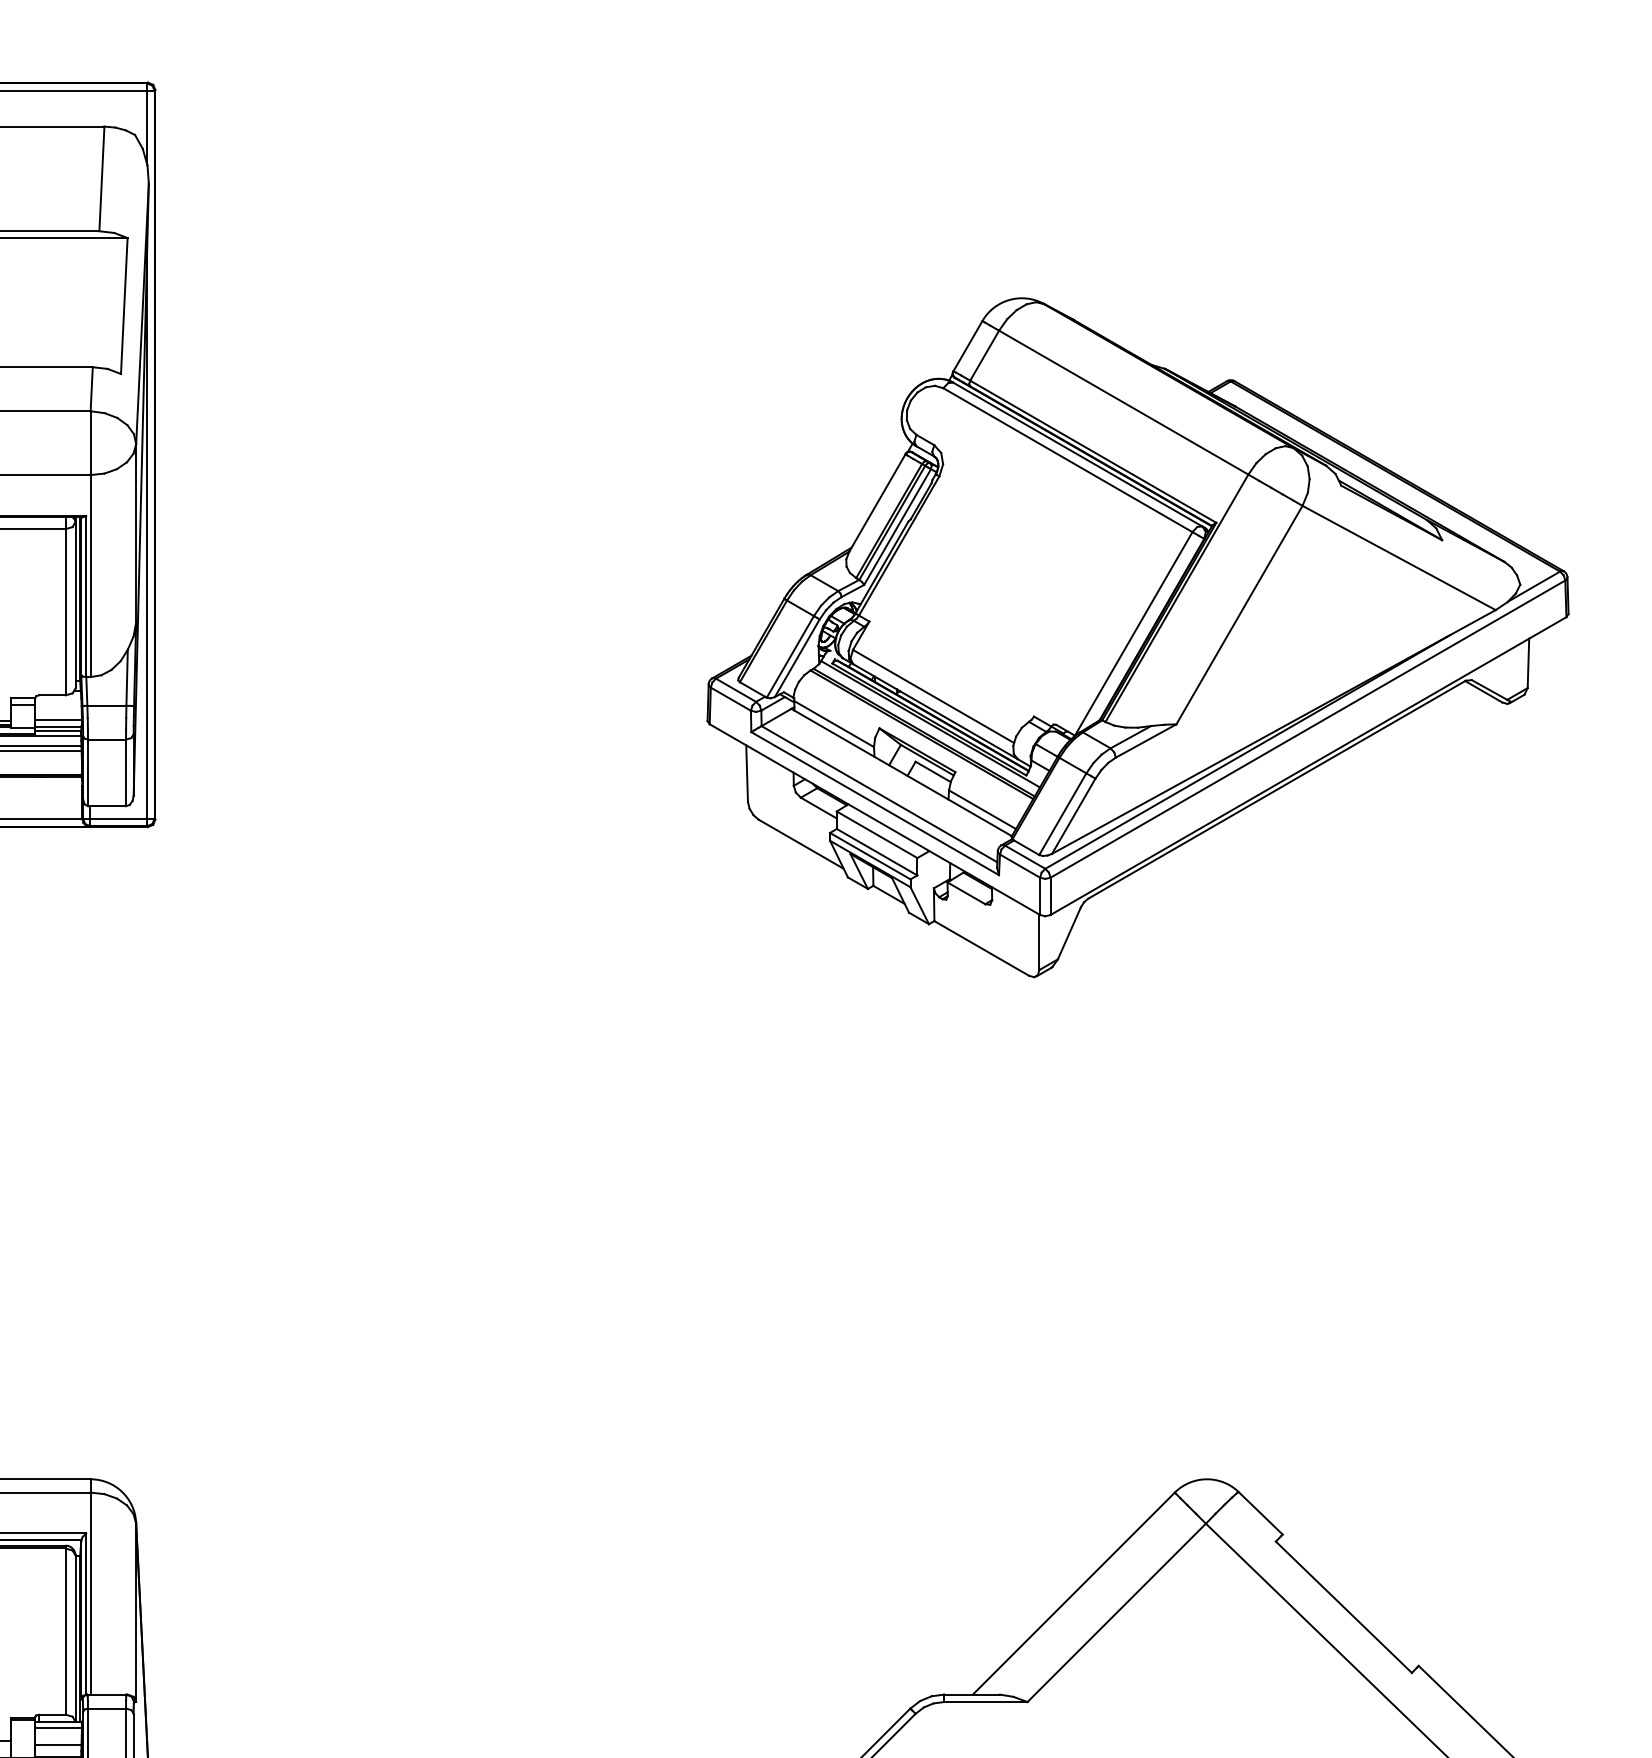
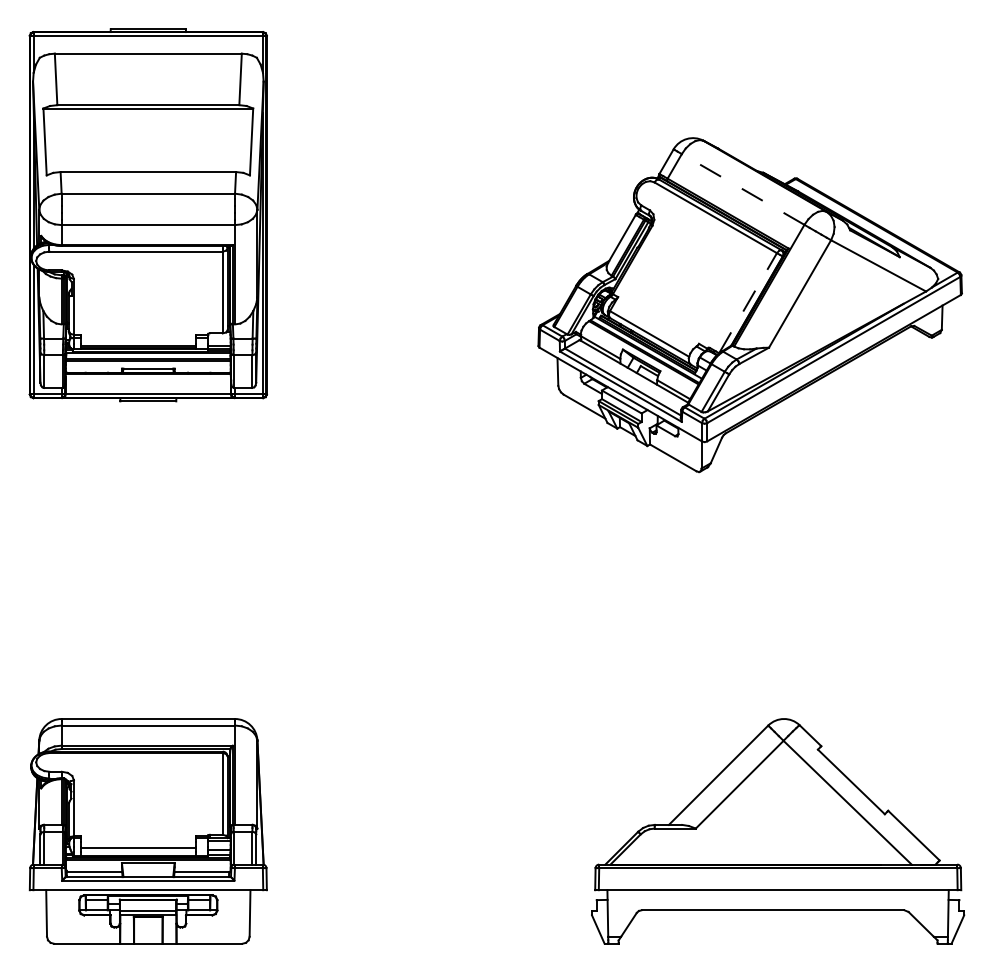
line: (1124, 402) -> (743, 189), solid -> dashed
line: (1134, 634) -> (748, 303), solid -> dashed

